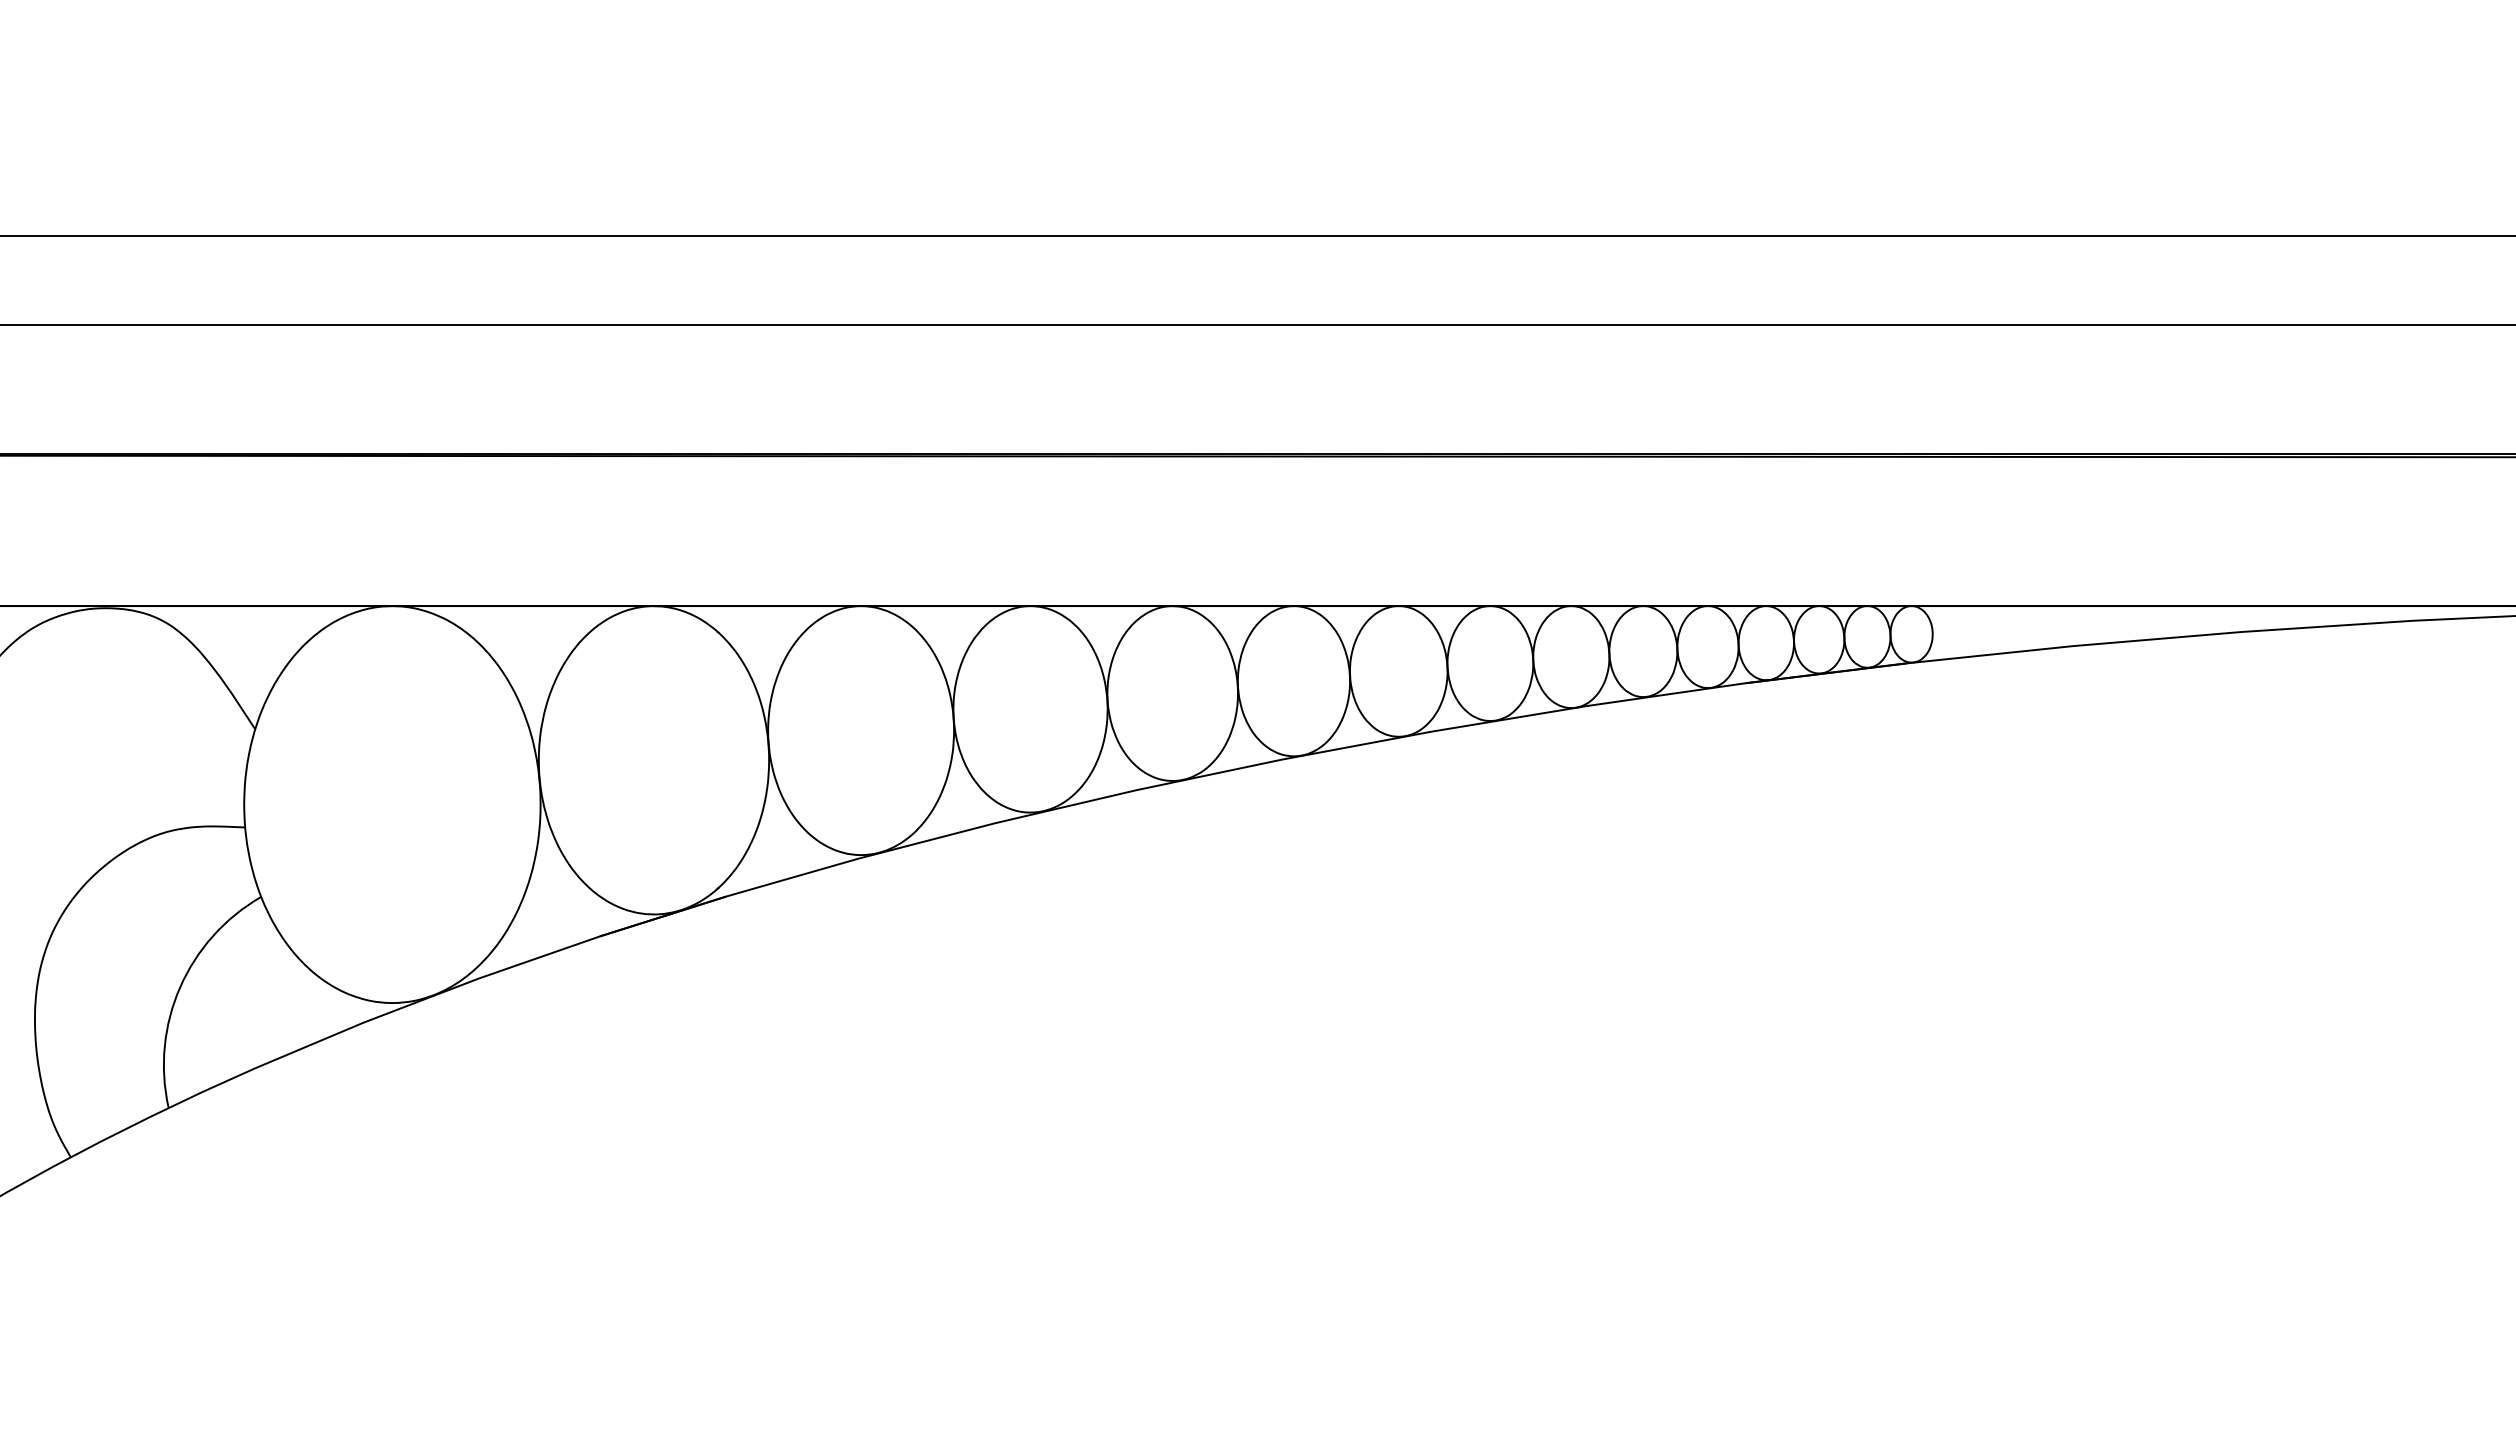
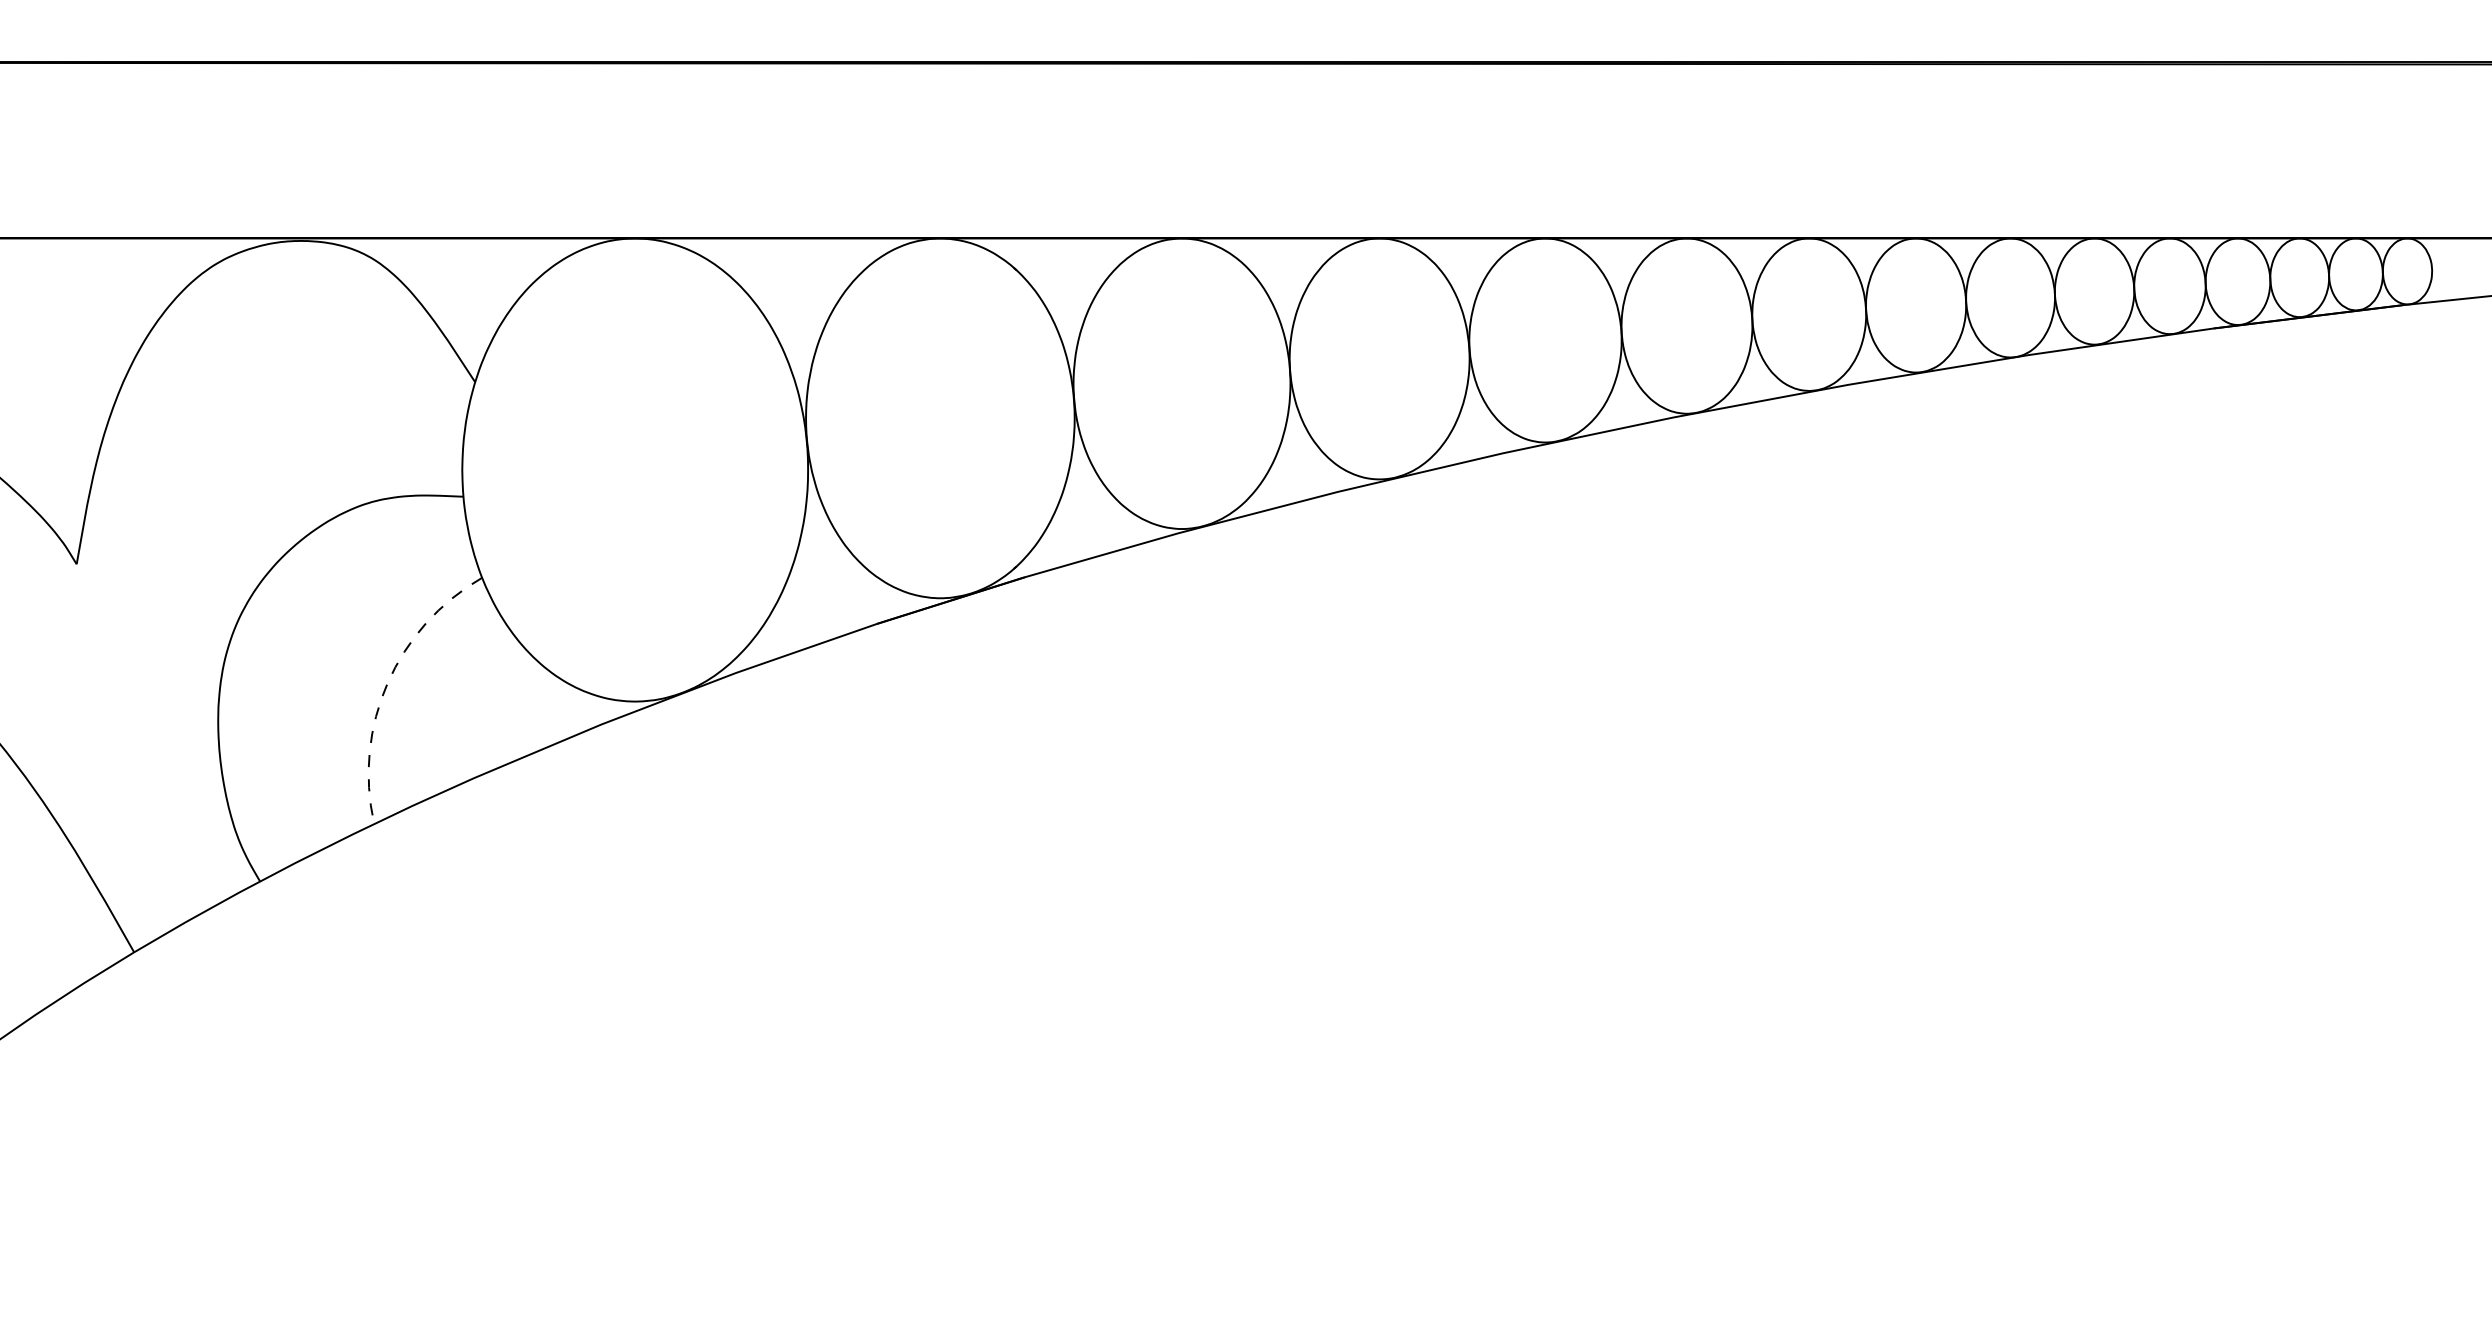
arc: (180, 987) -> (388, 683), solid -> dashed

